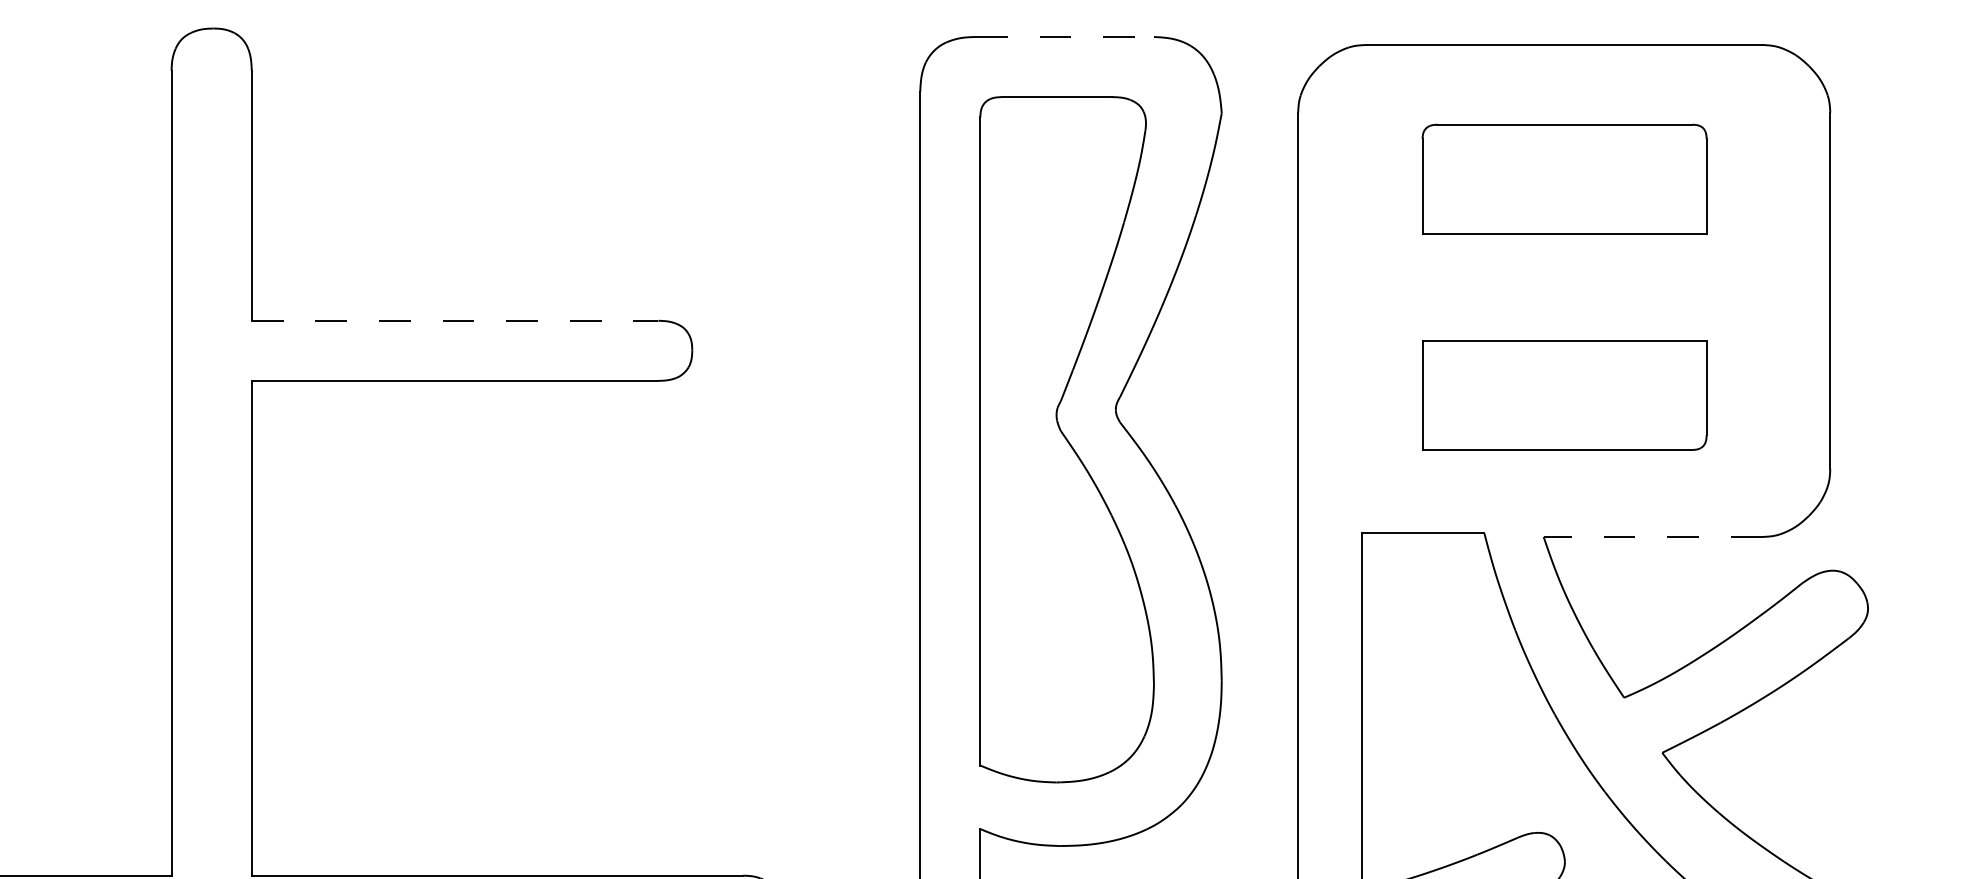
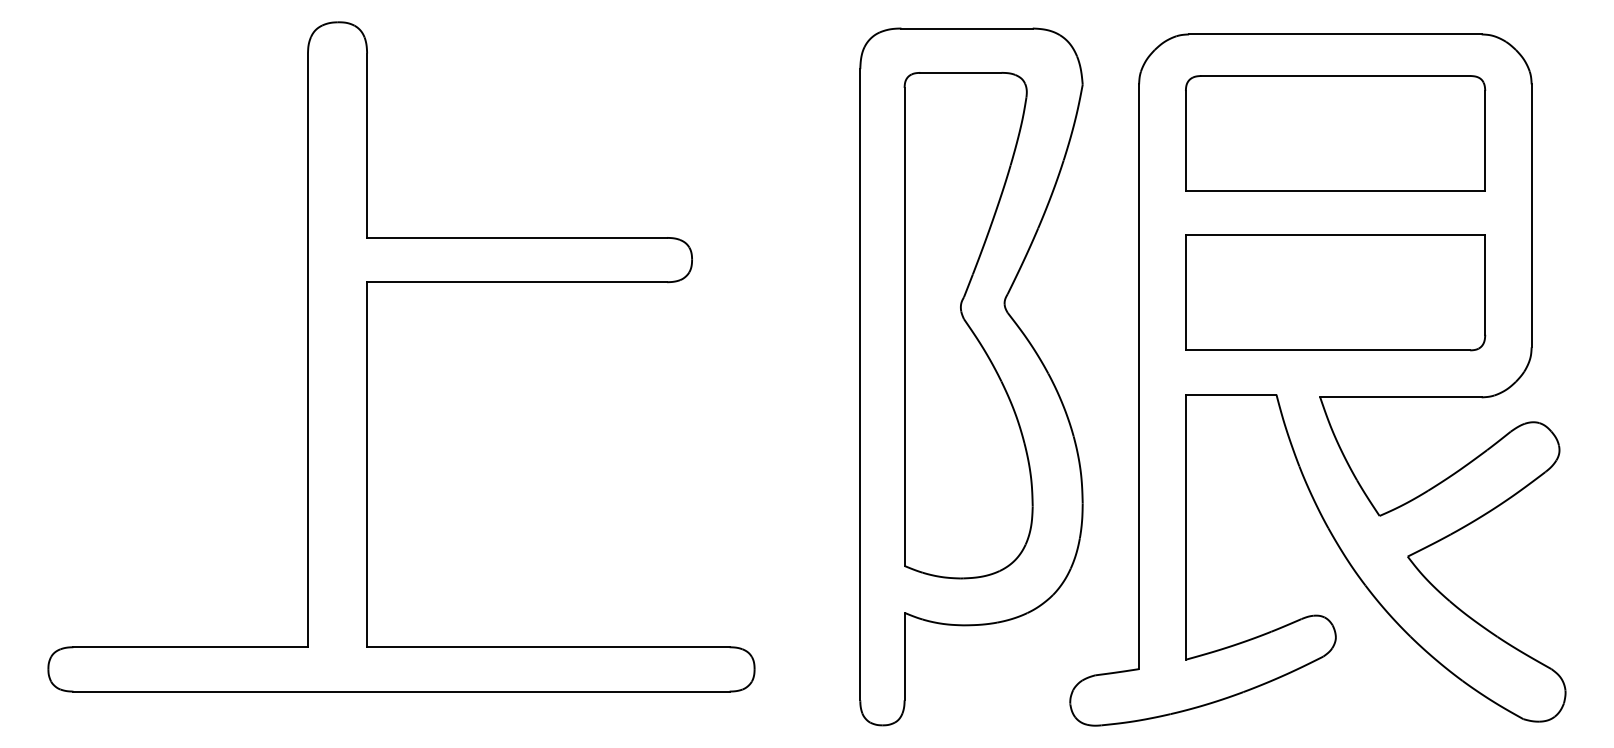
line: (1065, 36) -> (967, 28), dashed -> solid
part: (1564, 179) -> (1335, 133), size x1.43
line: (455, 320) -> (517, 237), dashed -> solid
part: (1564, 394) -> (1335, 292), size x1.43
line: (1652, 537) -> (1400, 397), dashed -> solid

